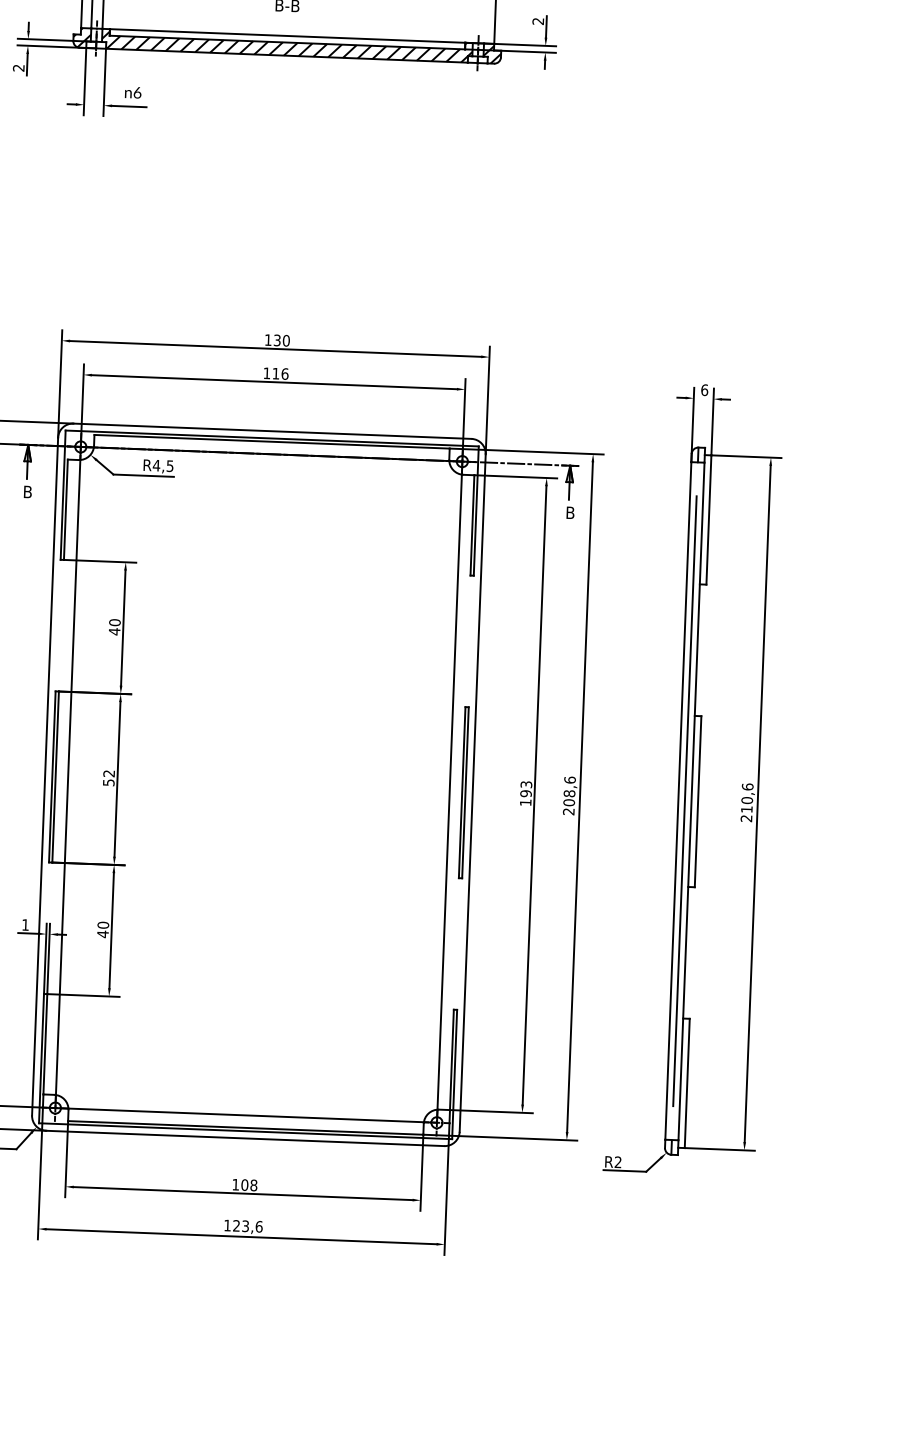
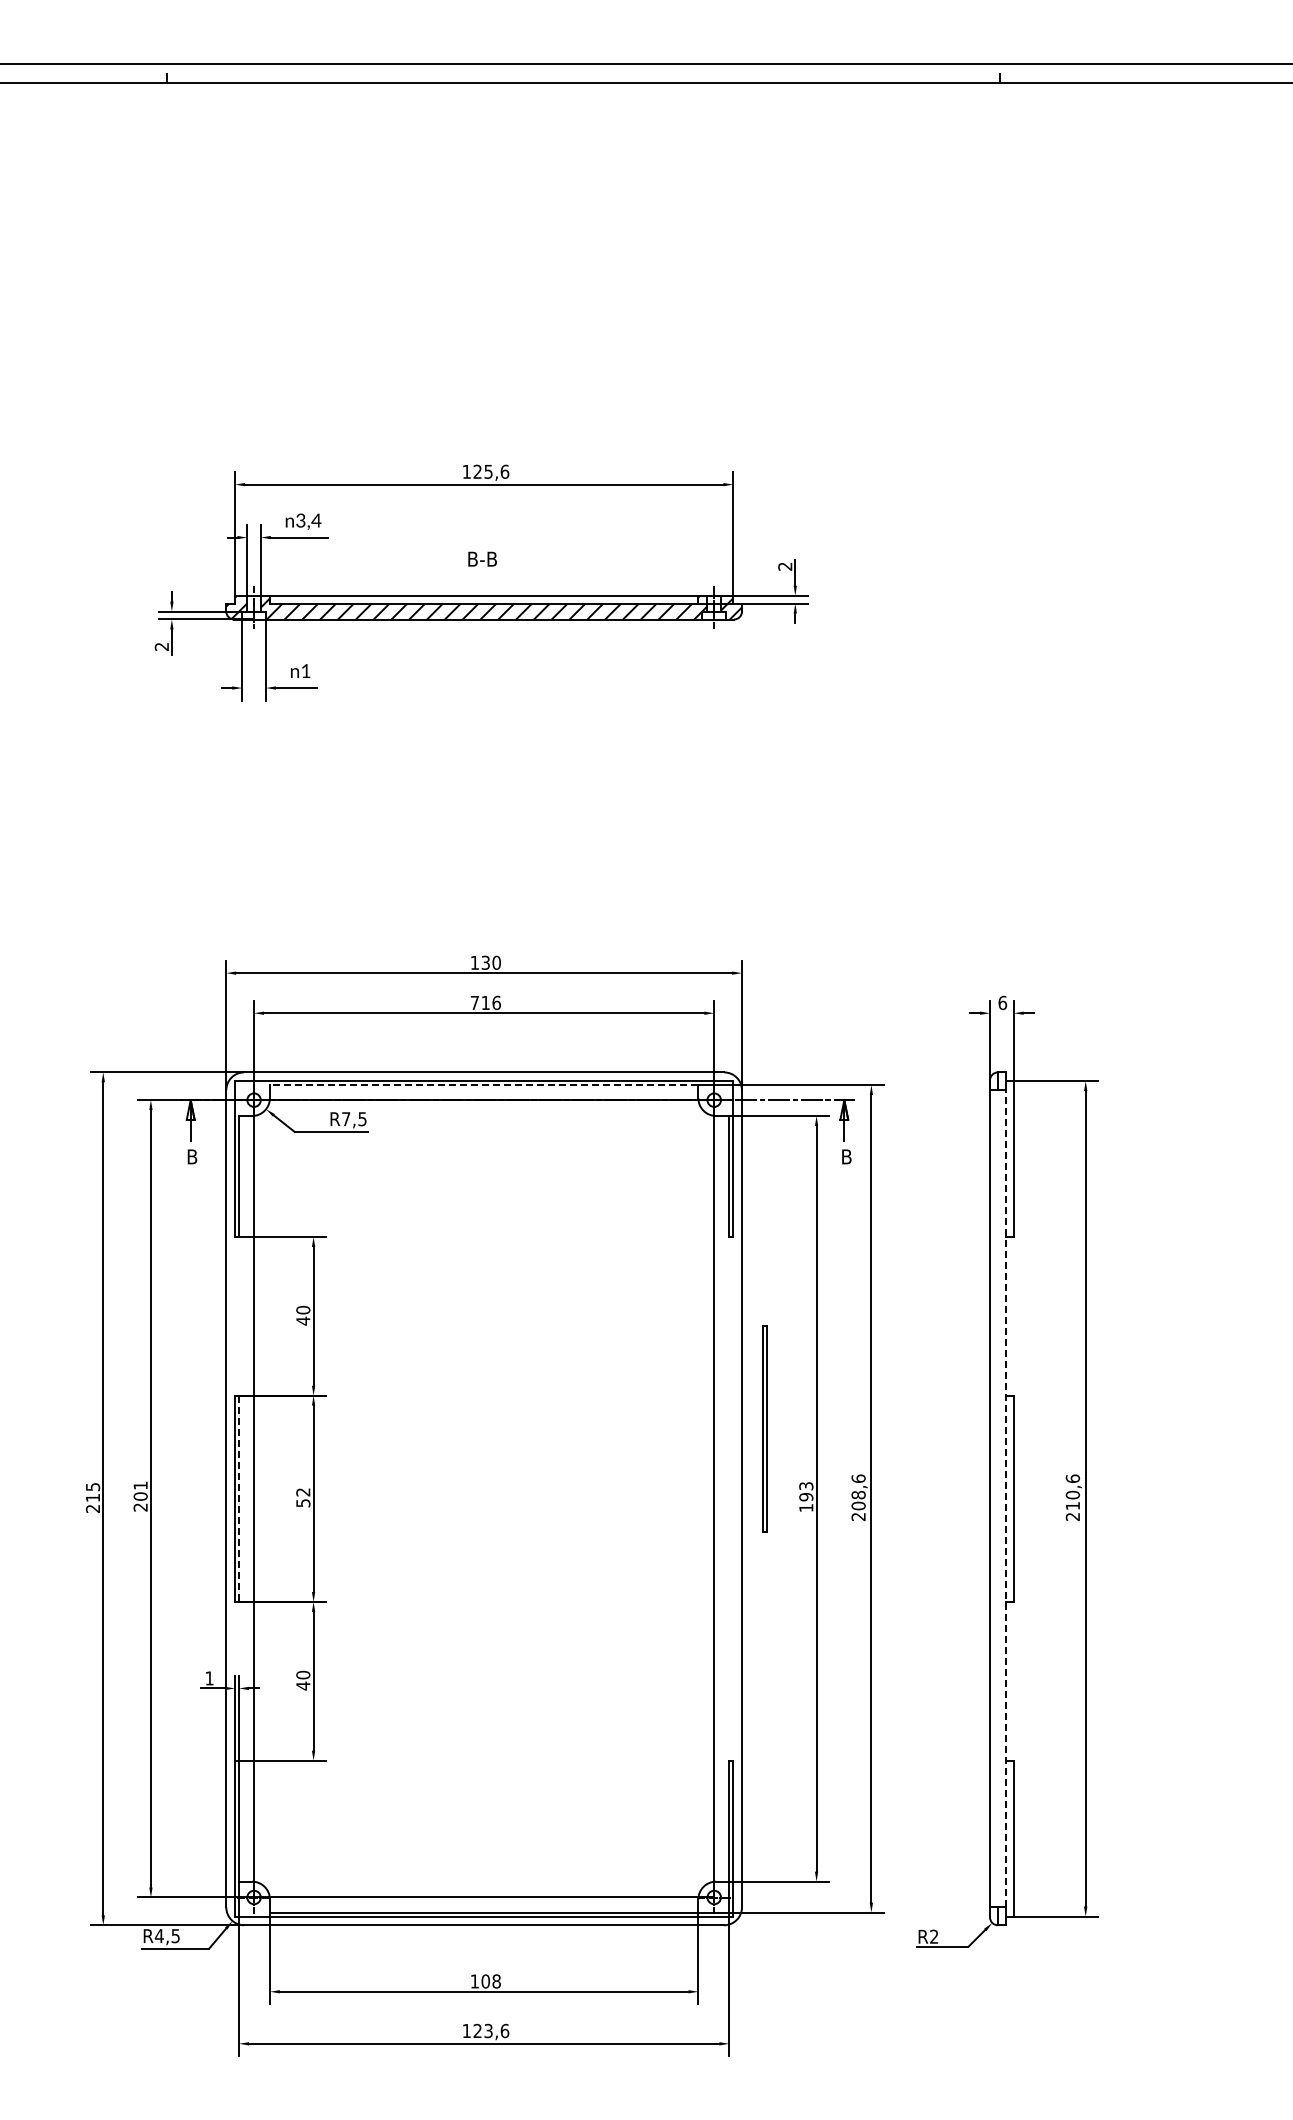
text: (137, 93) -> (305, 671), 6 -> 1
text: (266, 372) -> (474, 1002), 116 -> 716
line: (271, 442) -> (483, 1085), solid -> dashed
text: (156, 465) -> (345, 1119), R4,5 -> R7,5
line: (56, 777) -> (239, 1499), solid -> dashed
part: (463, 792) -> (764, 1428), moved
line: (684, 800) -> (997, 1498), removed
line: (691, 801) -> (1005, 1498), solid -> dashed

